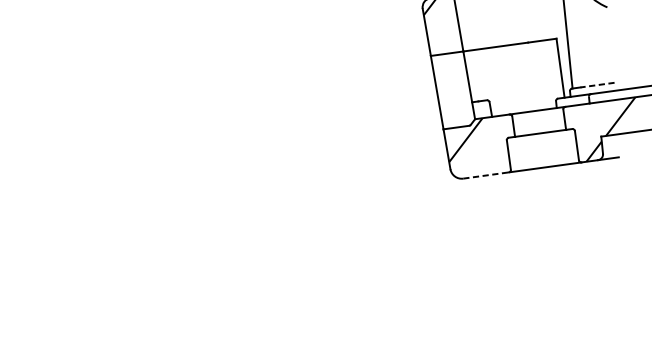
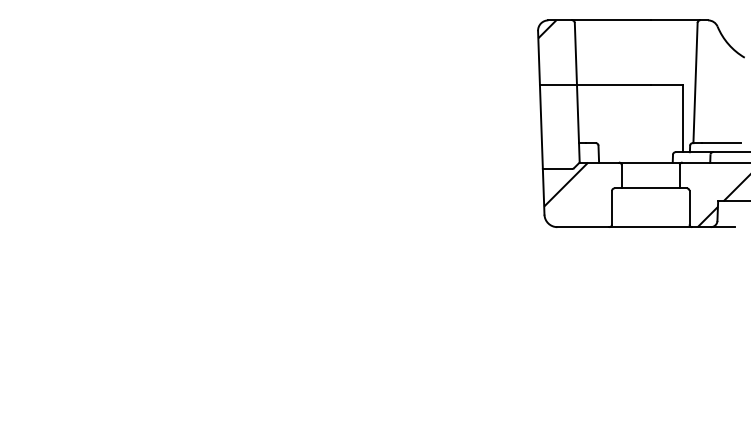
line: (597, 85) -> (721, 143), dashed -> solid
line: (486, 175) -> (583, 227), dashed -> solid

